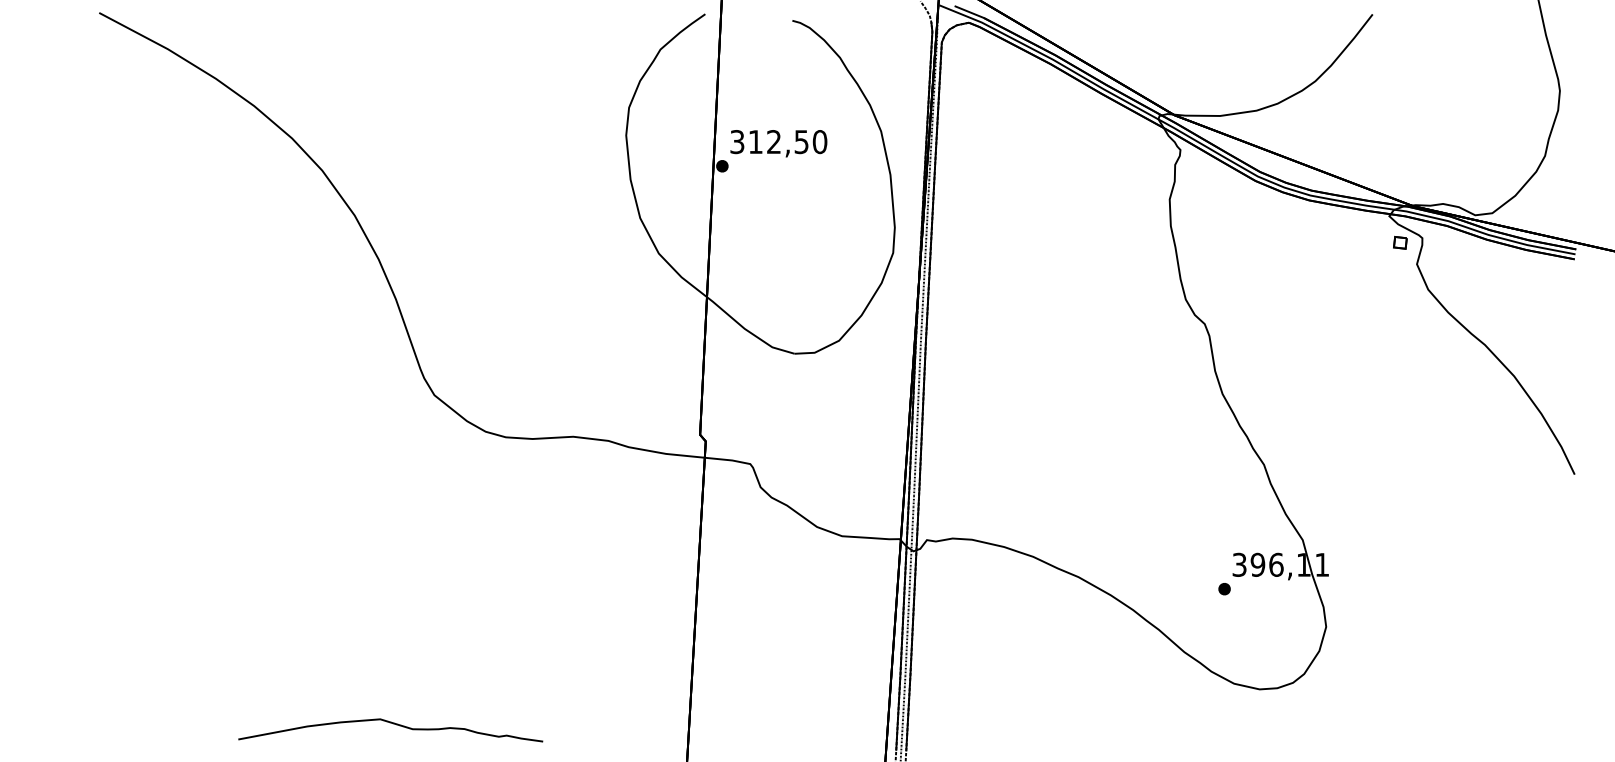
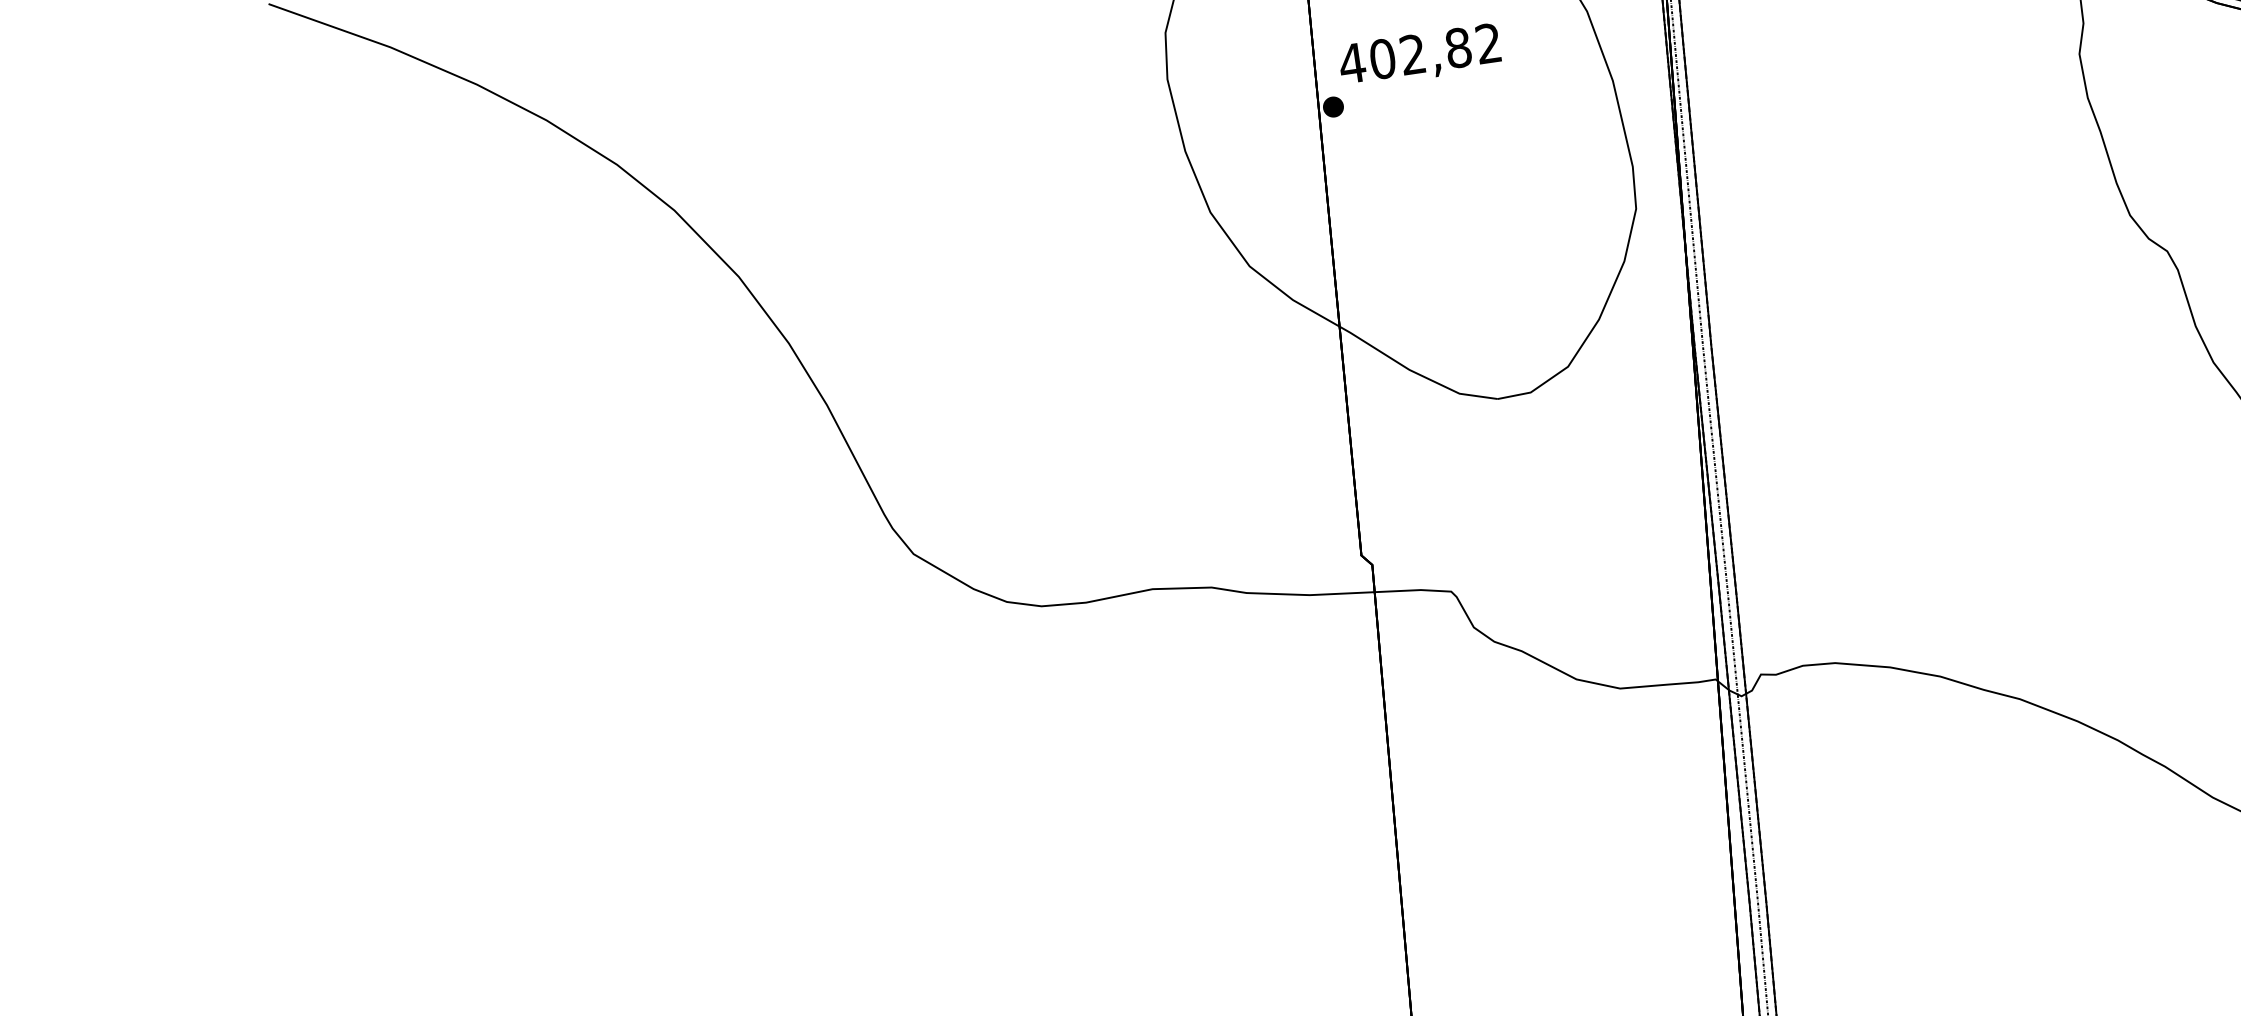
text: (778, 142) -> (1420, 54), 312,50 -> 402,82

